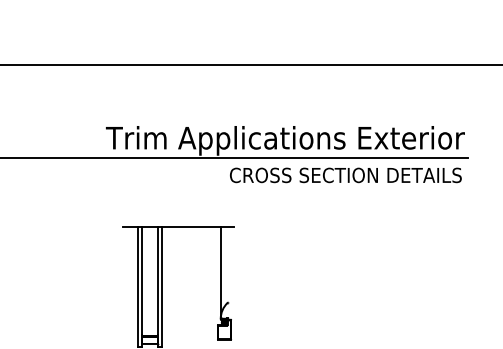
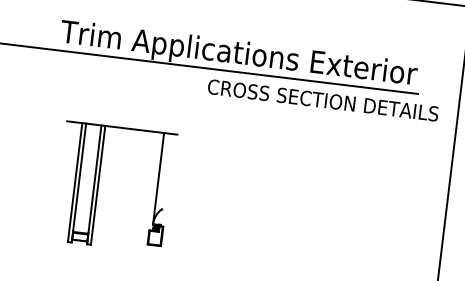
text: (345, 175) -> (322, 100), moved

